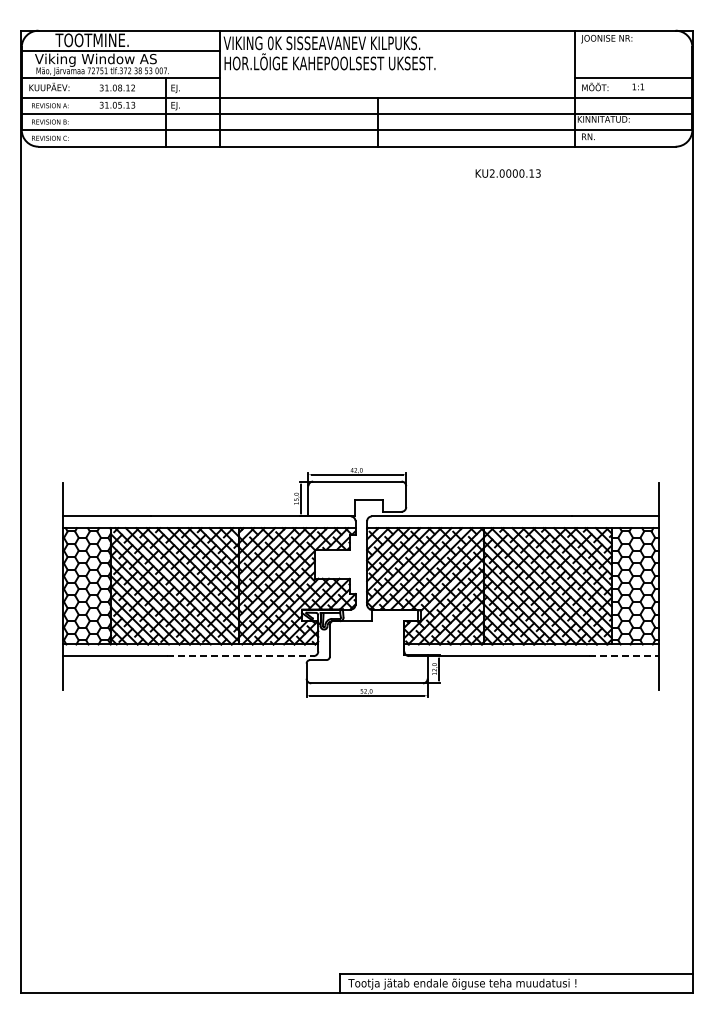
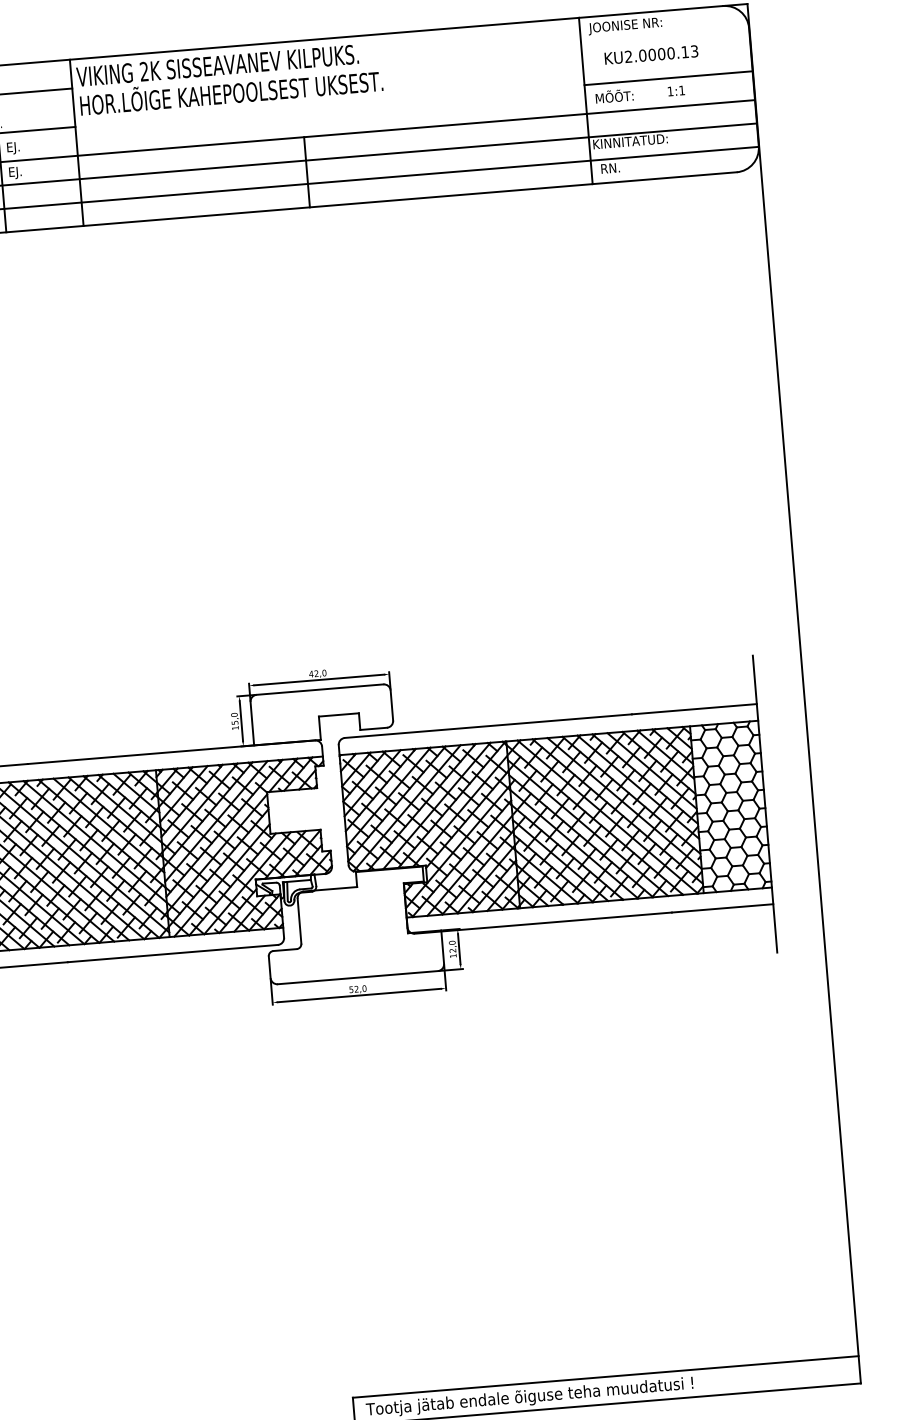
text: (270, 43) -> (143, 72), 0K -> 2K
text: (507, 173) -> (650, 54), moved
line: (240, 656) -> (173, 954), dashed -> solid
line: (624, 656) -> (723, 908), dashed -> solid

